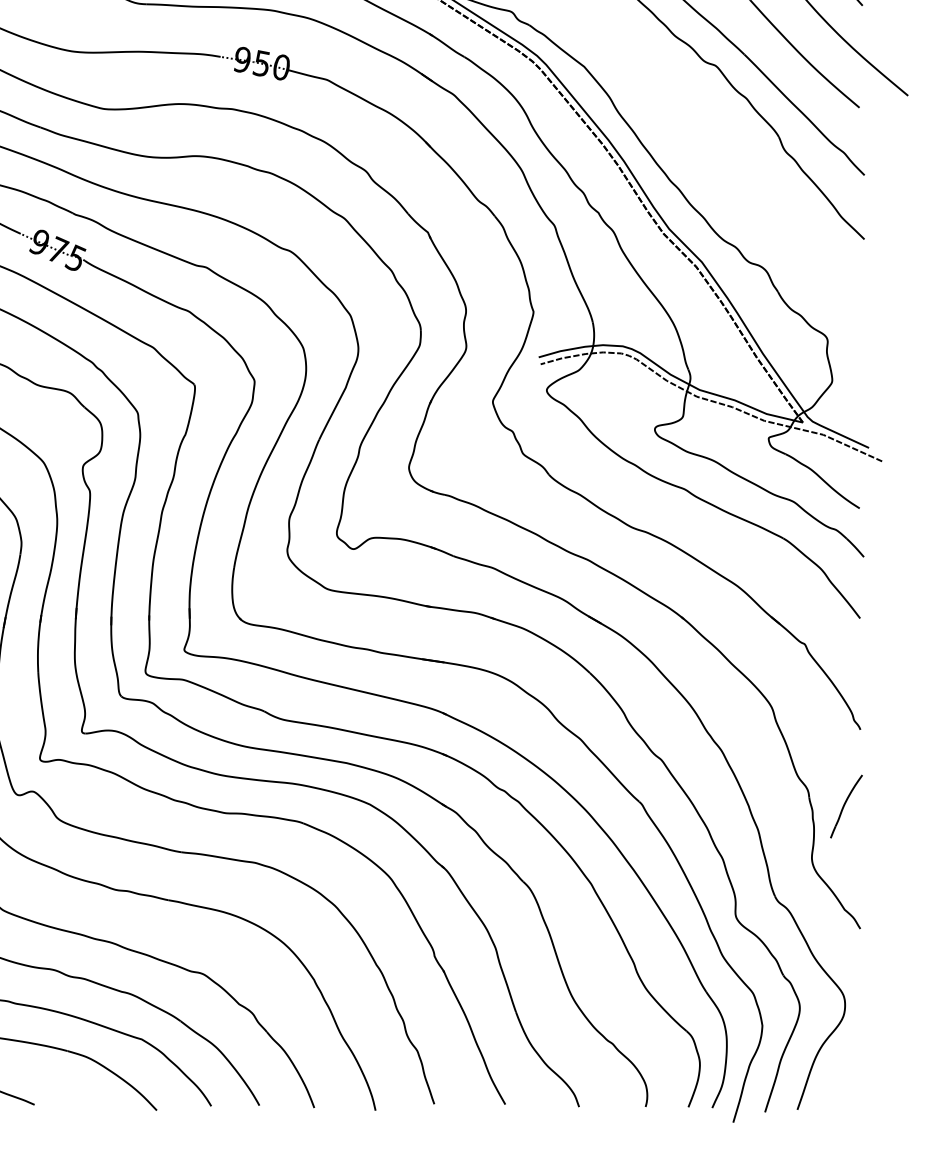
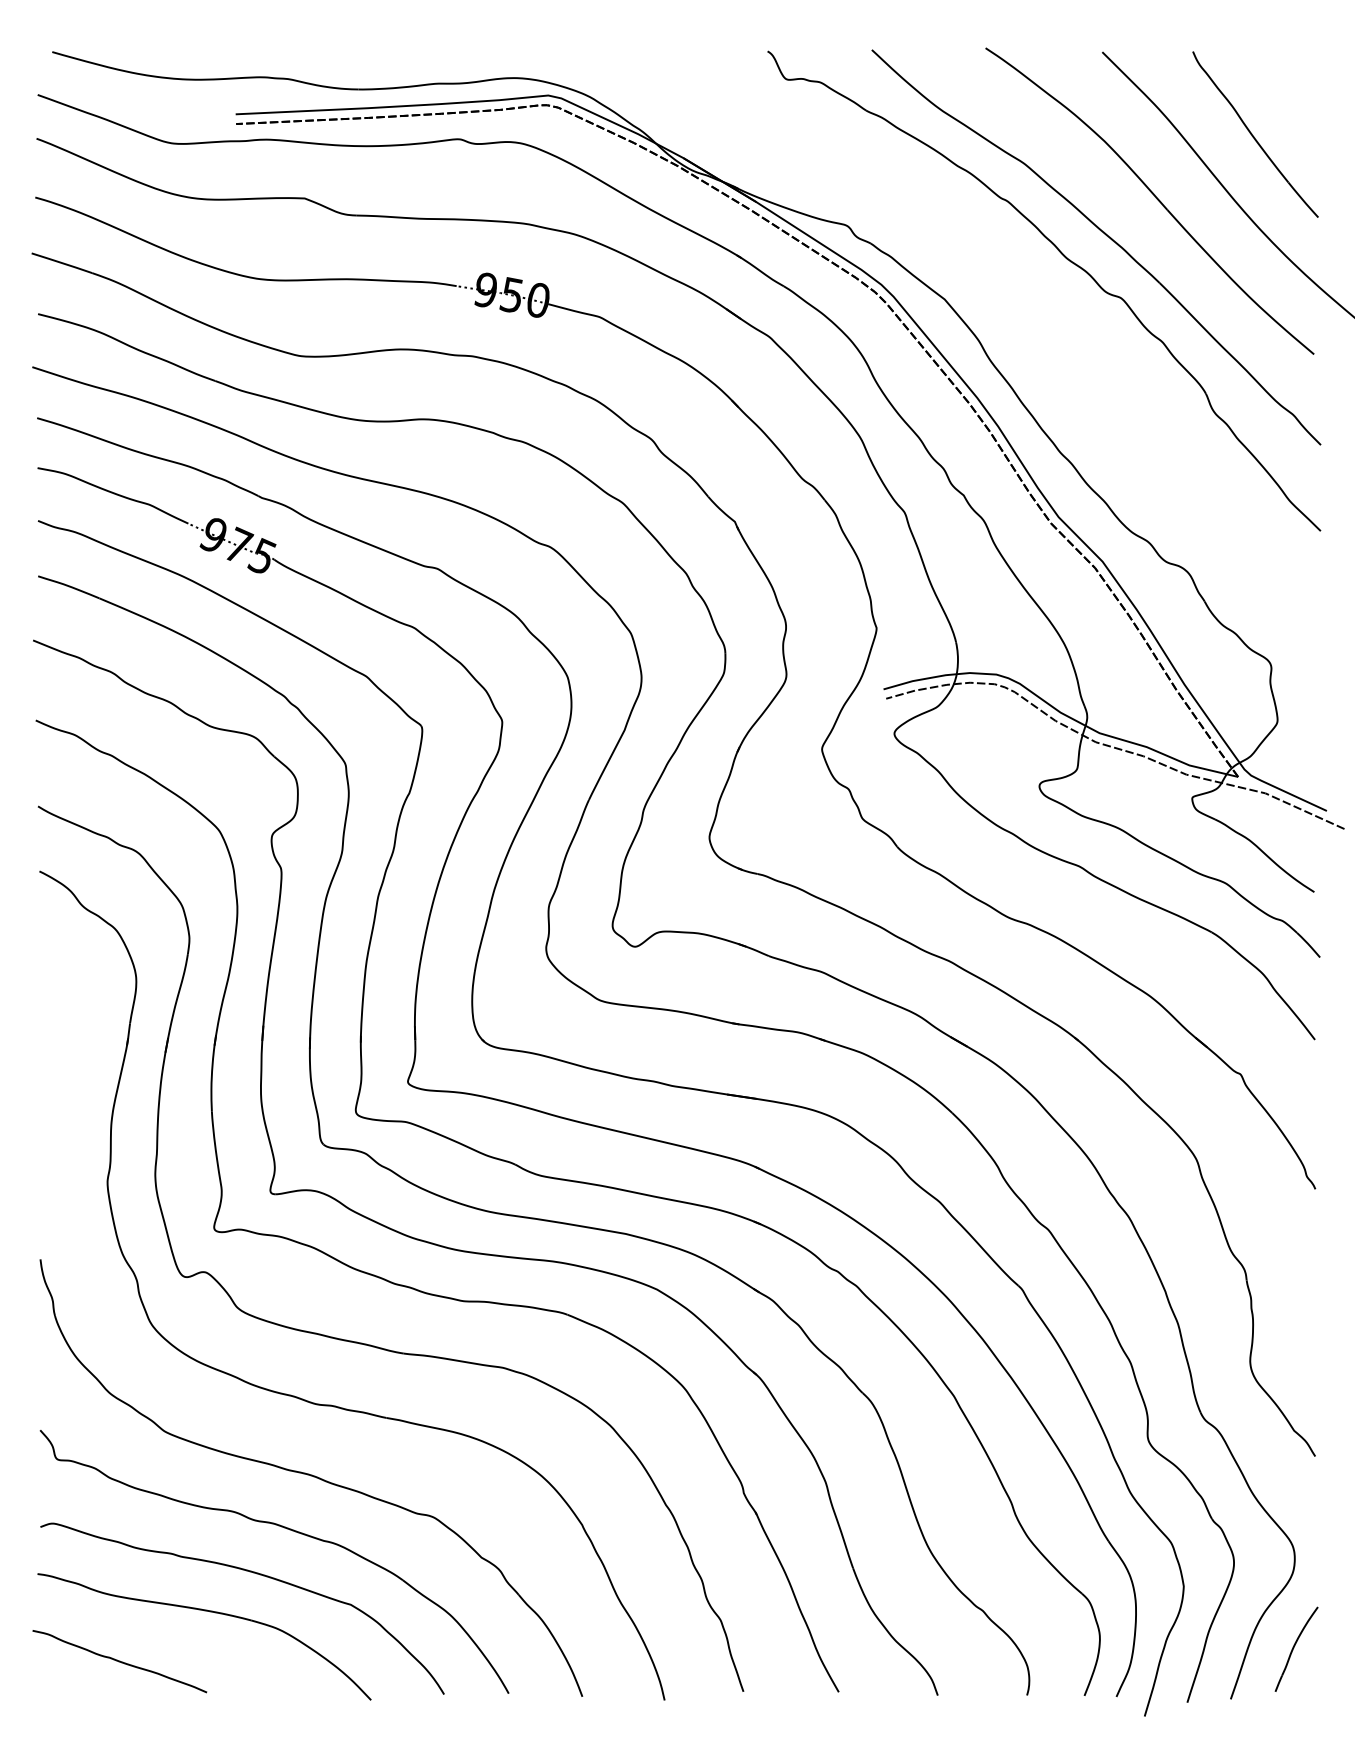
part: (846, 805) -> (1296, 1648), moved

